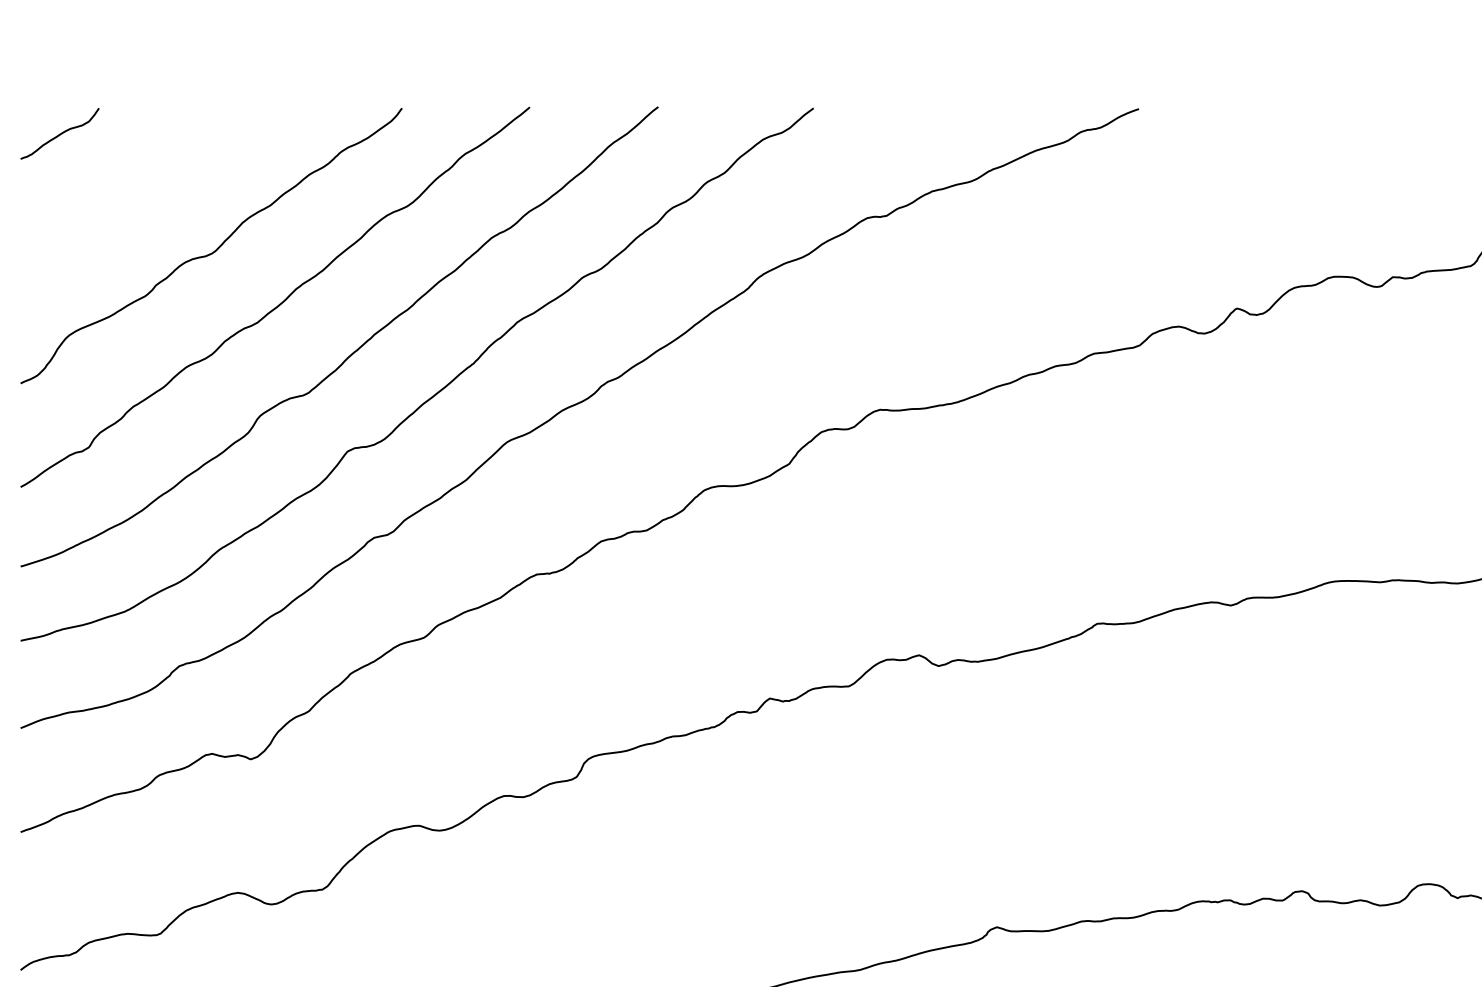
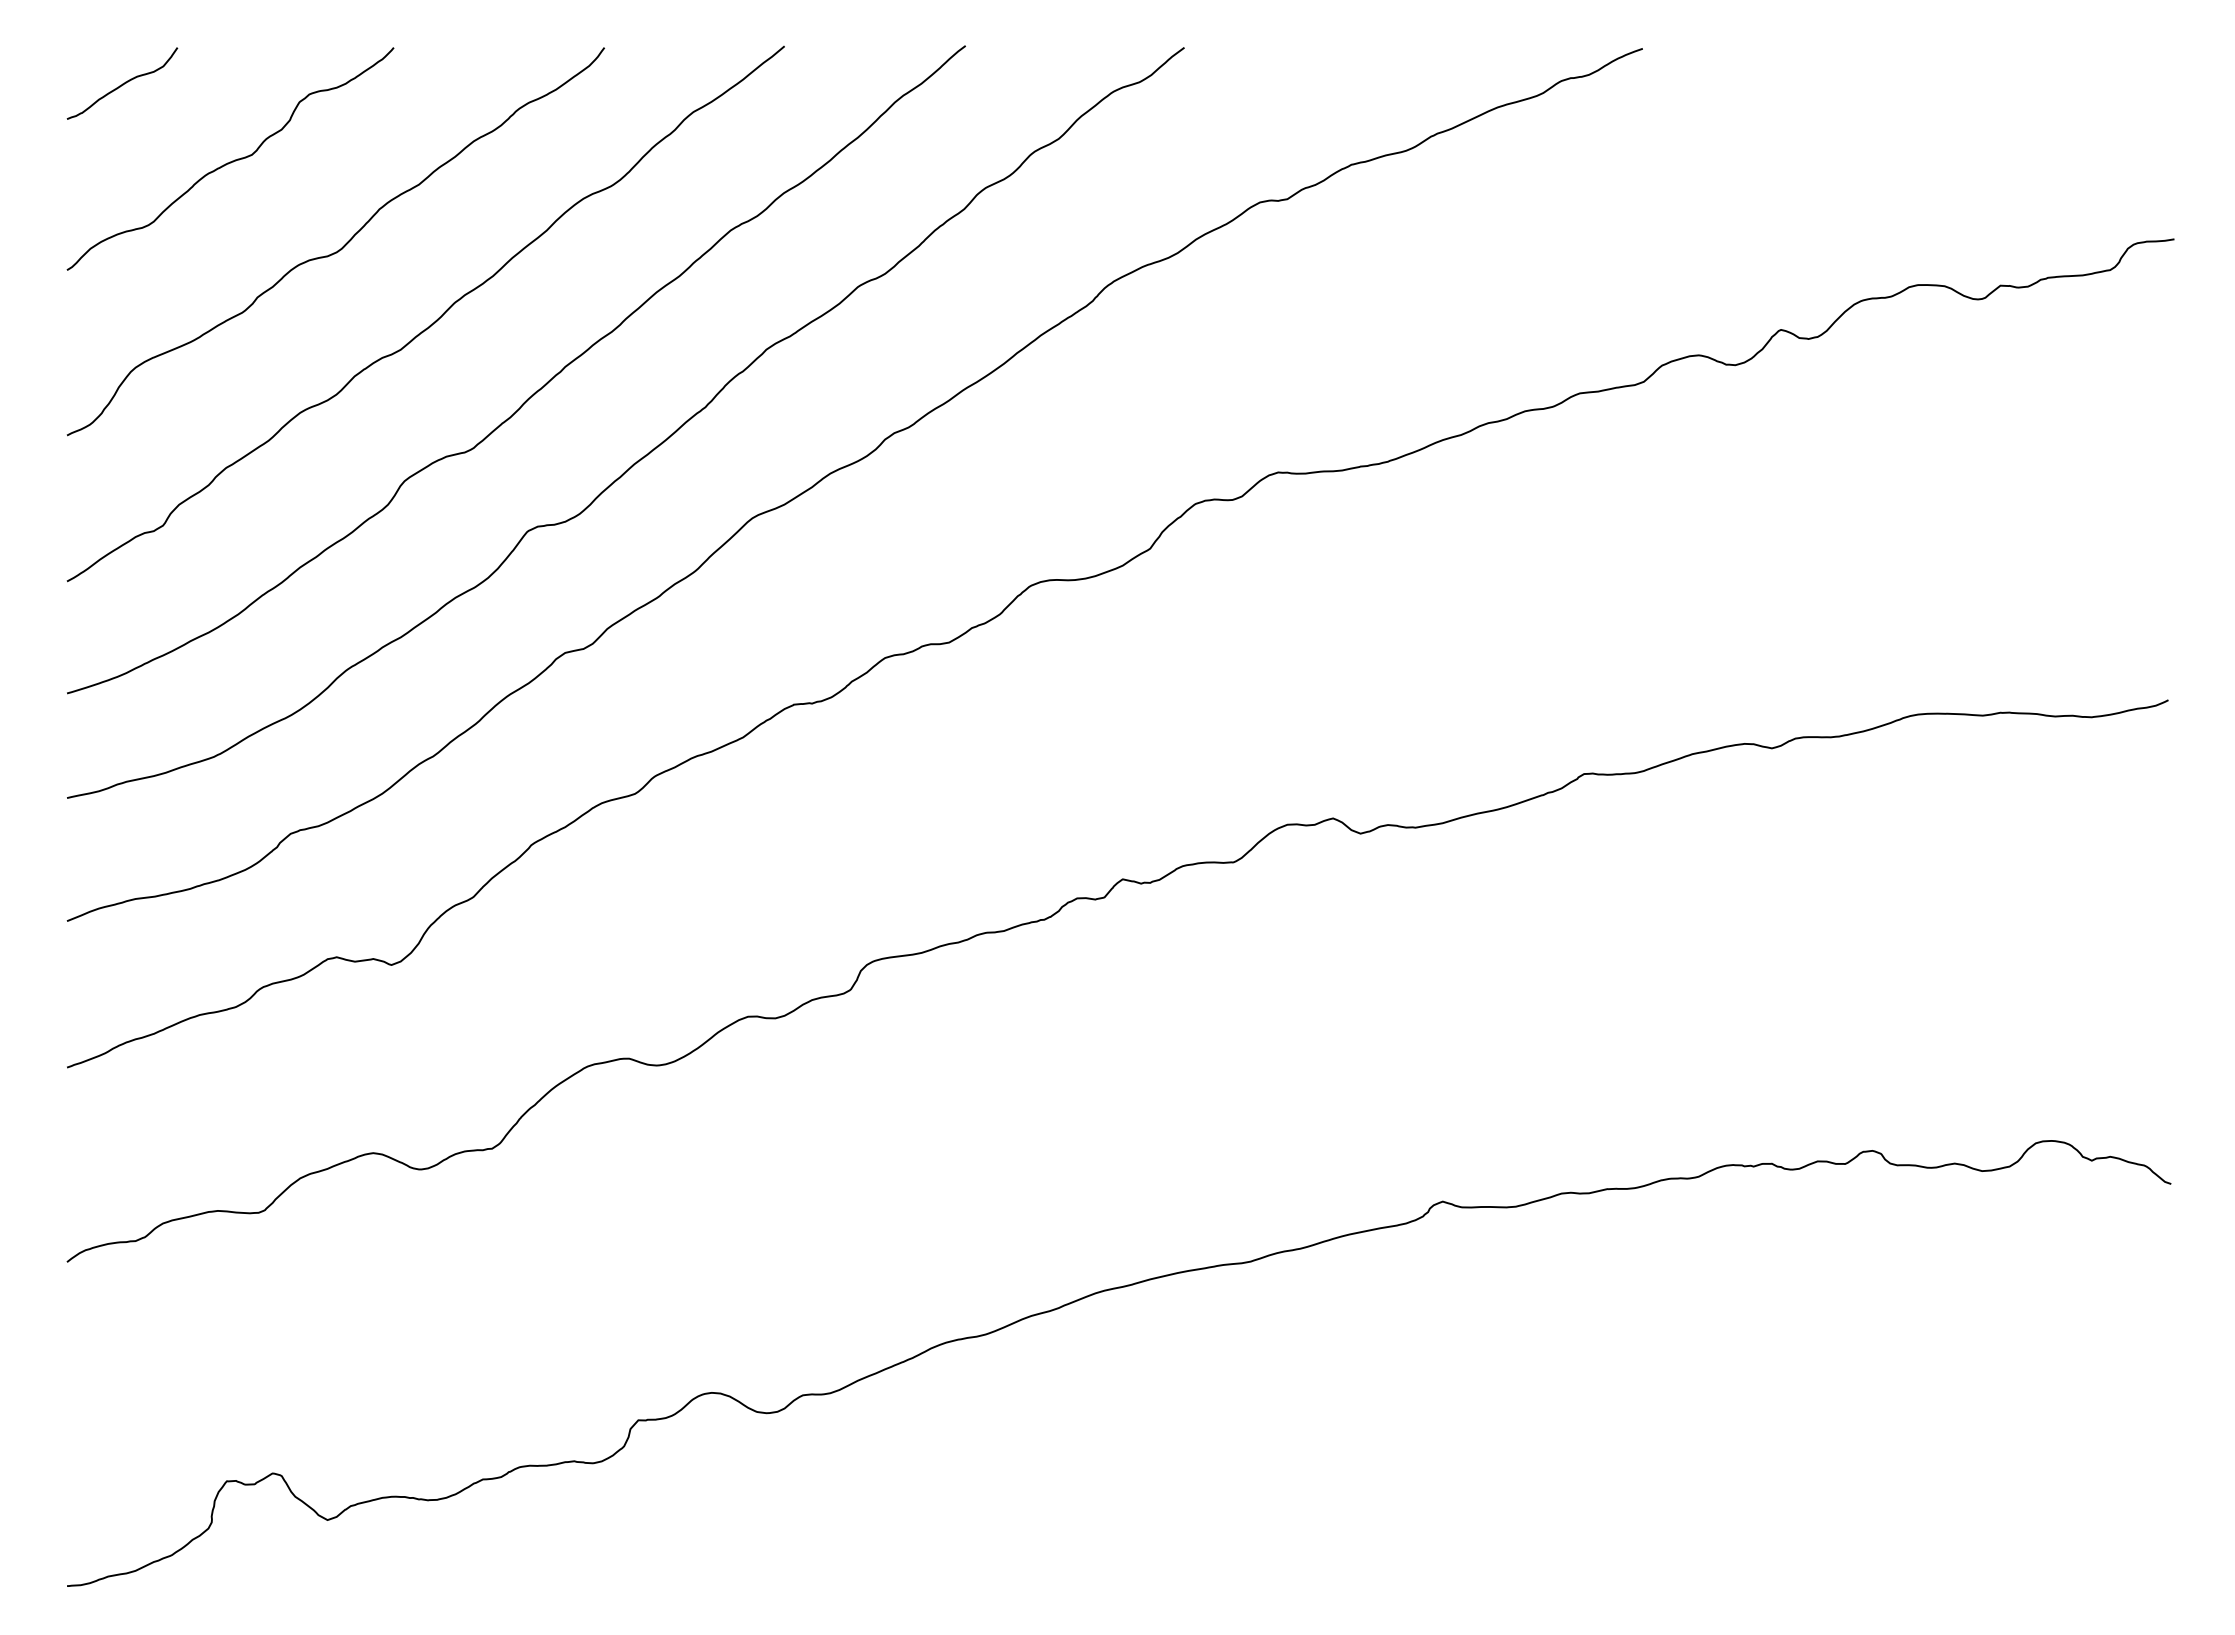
curve: (138, 188) -> (232, 160), added

